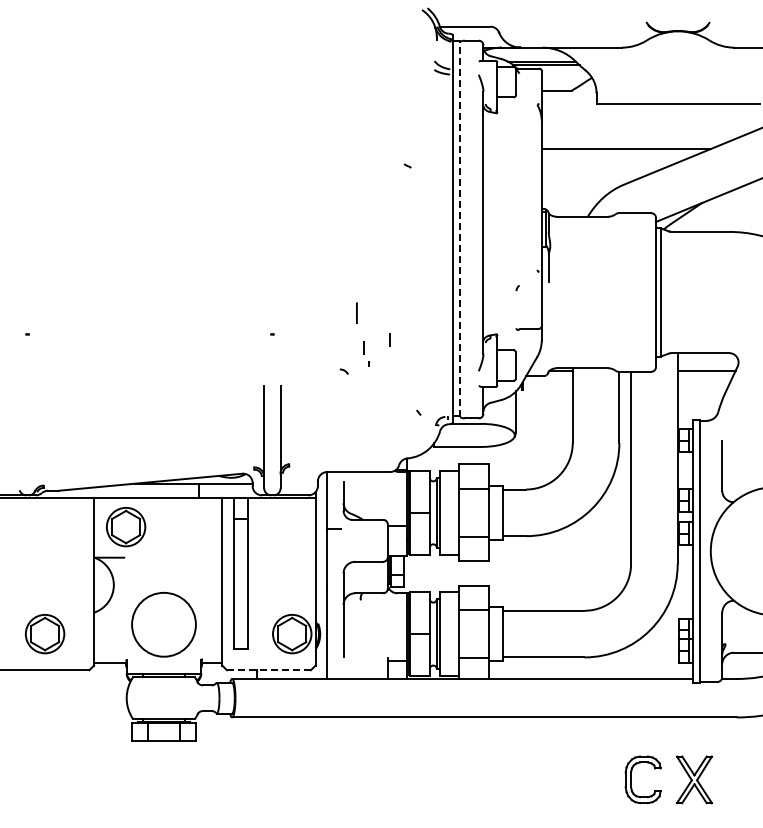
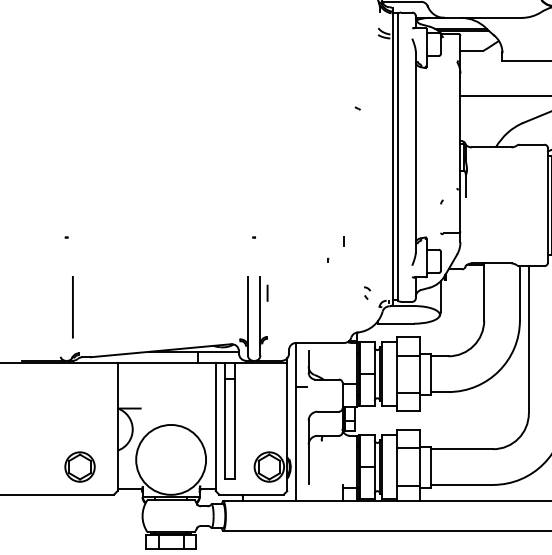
line: (460, 228) -> (398, 156), dashed -> solid
line: (356, 312) -> (267, 292), moved
line: (363, 347) -> (323, 247), removed
curve: (343, 371) -> (366, 288), moved
line: (35, 425) -> (72, 307), added
part: (126, 527) -> (142, 385), removed
circle: (163, 624) -> (170, 459), size x1.43
line: (268, 670) -> (251, 494), dashed -> solid

